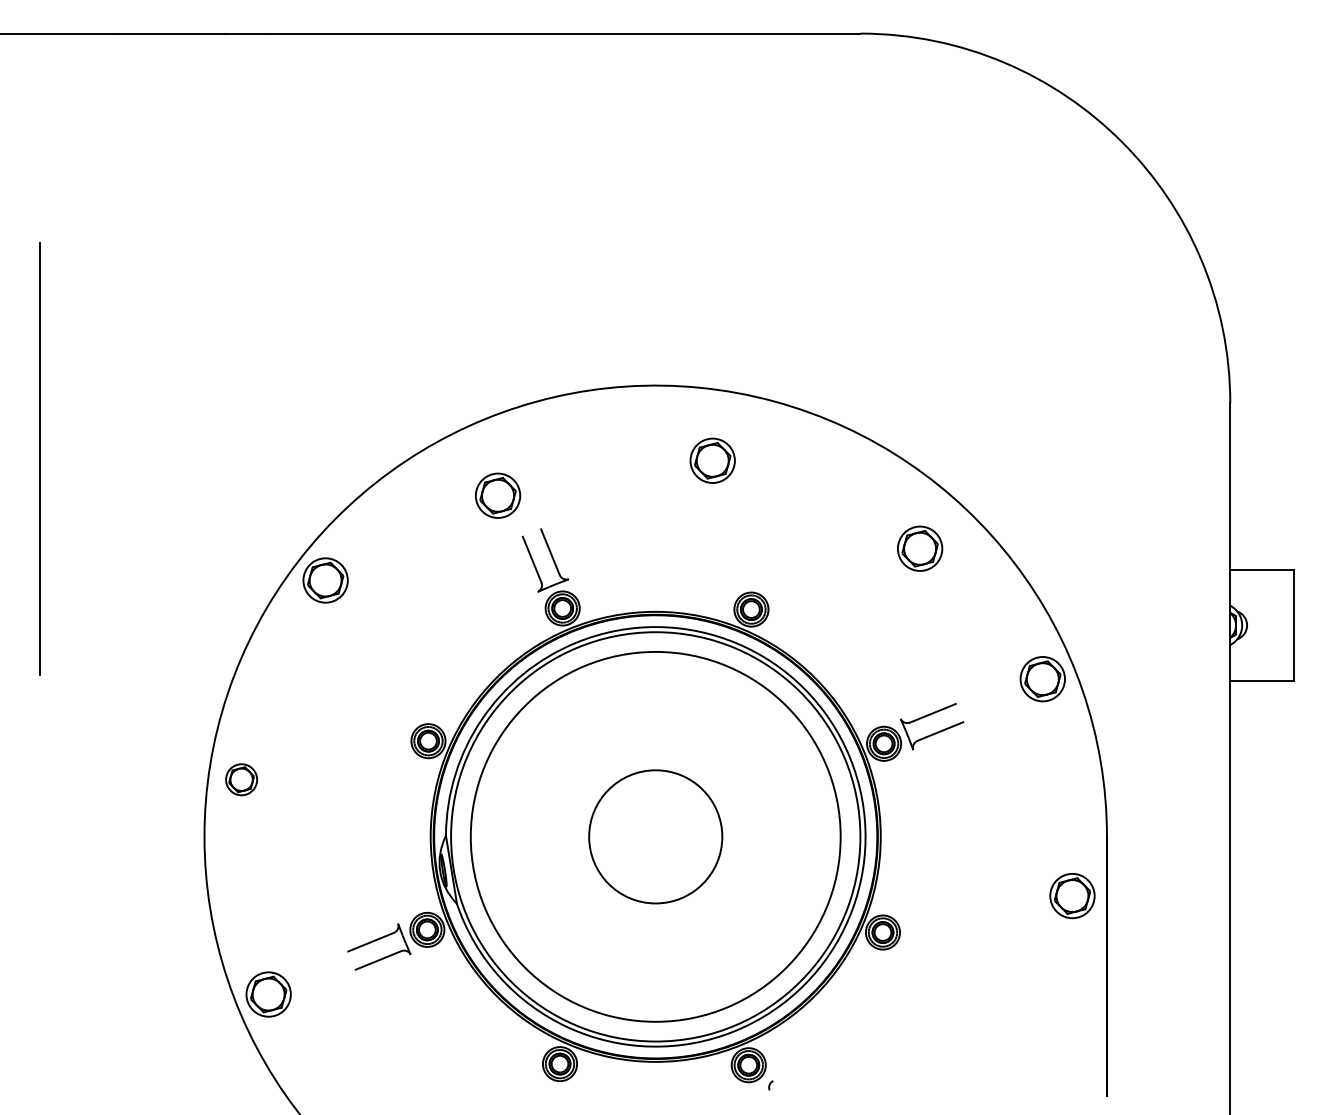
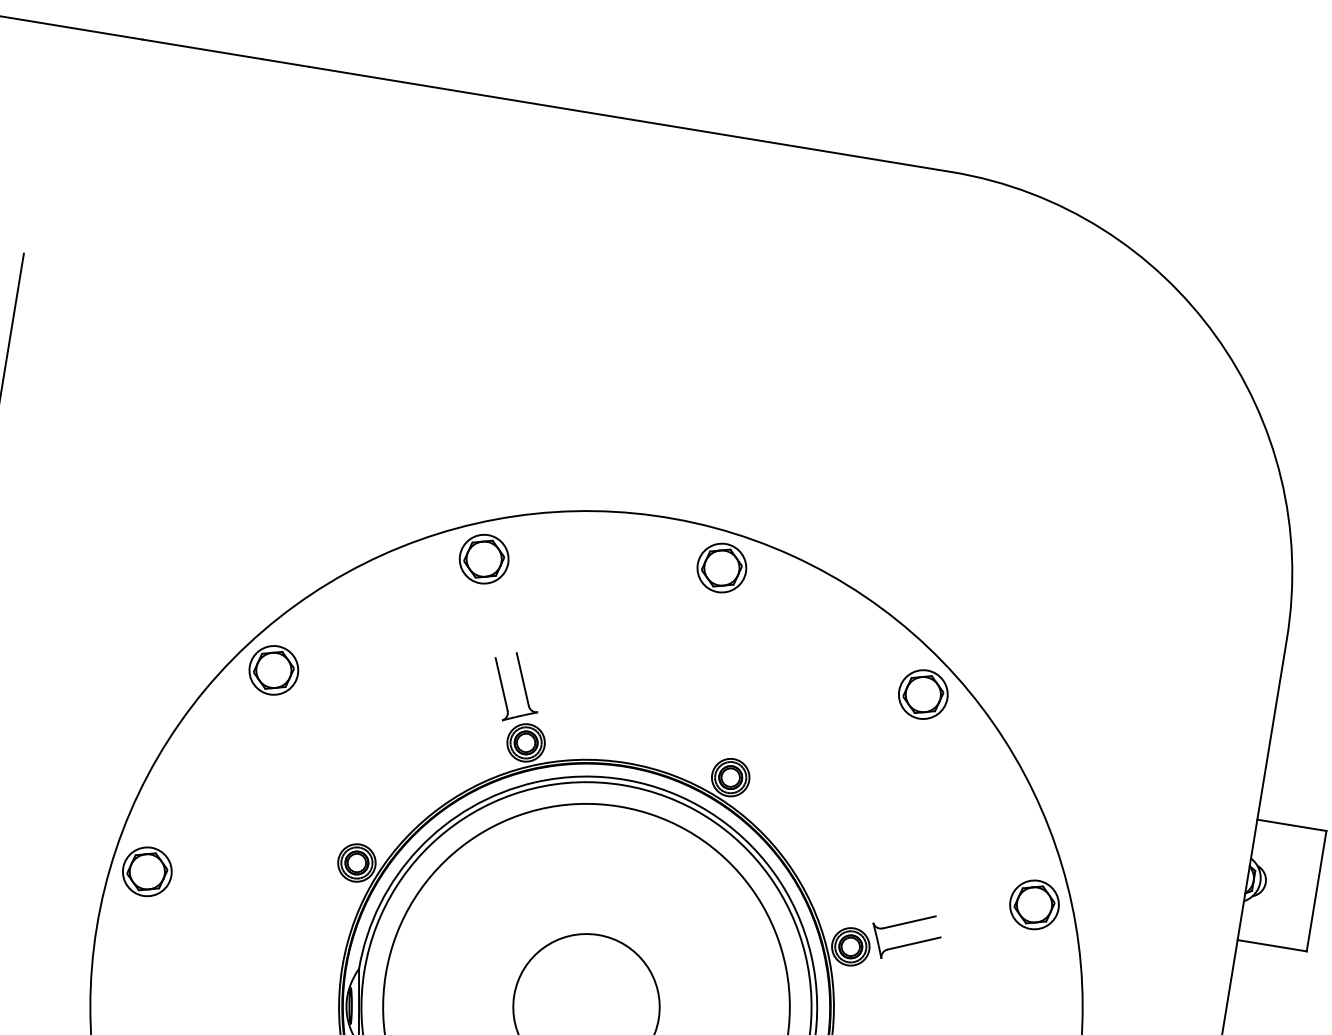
part: (712, 460) -> (721, 567), moved
part: (498, 495) -> (484, 558), moved
part: (920, 548) -> (923, 694), moved
part: (241, 779) -> (147, 871), size x1.43

